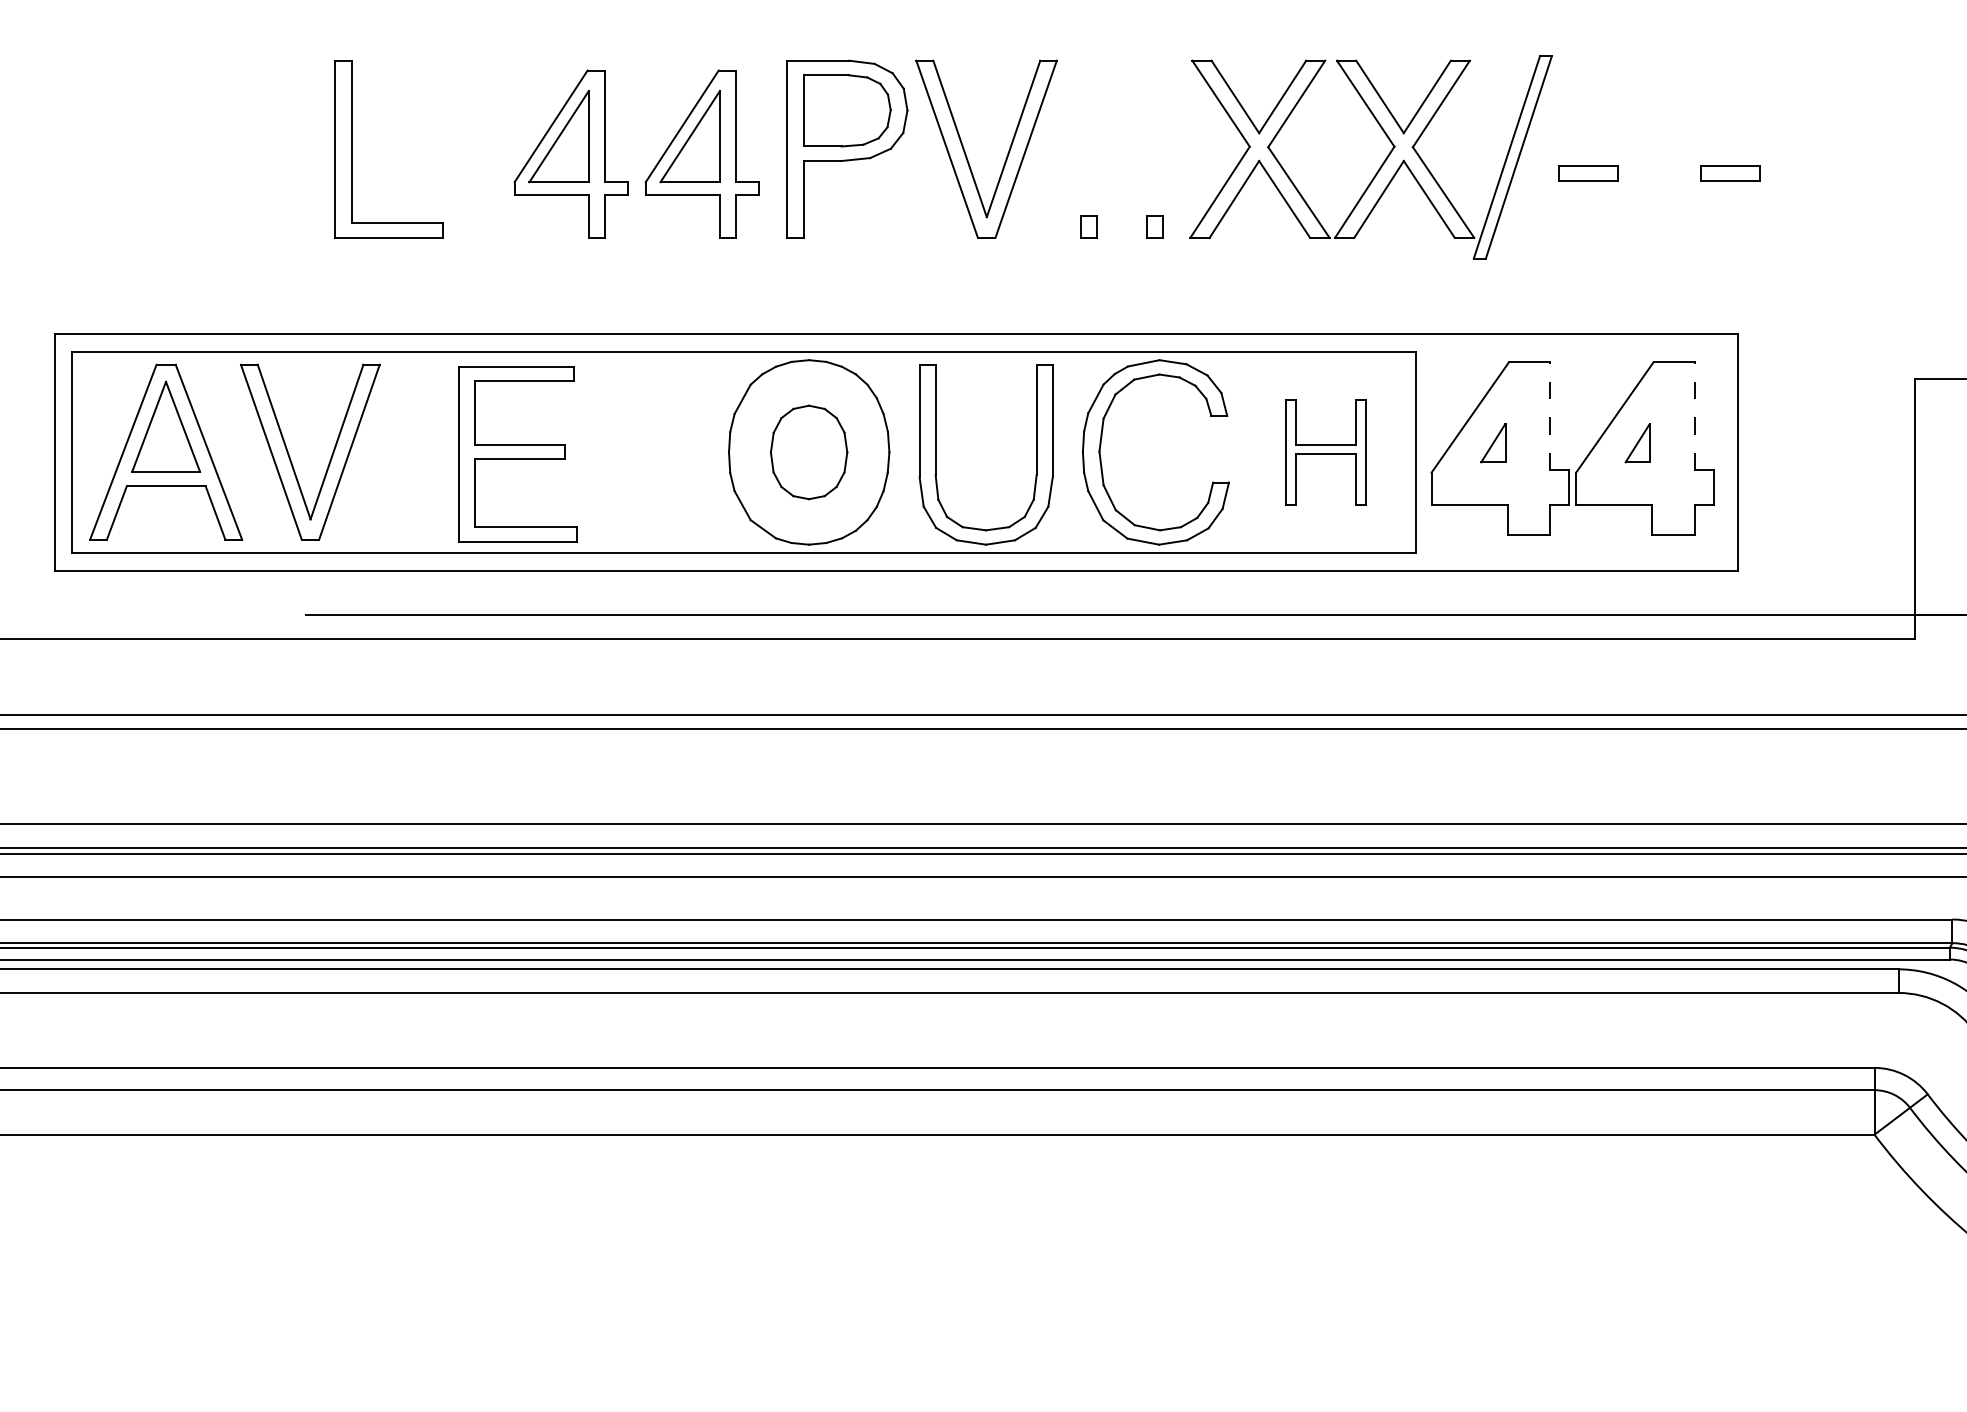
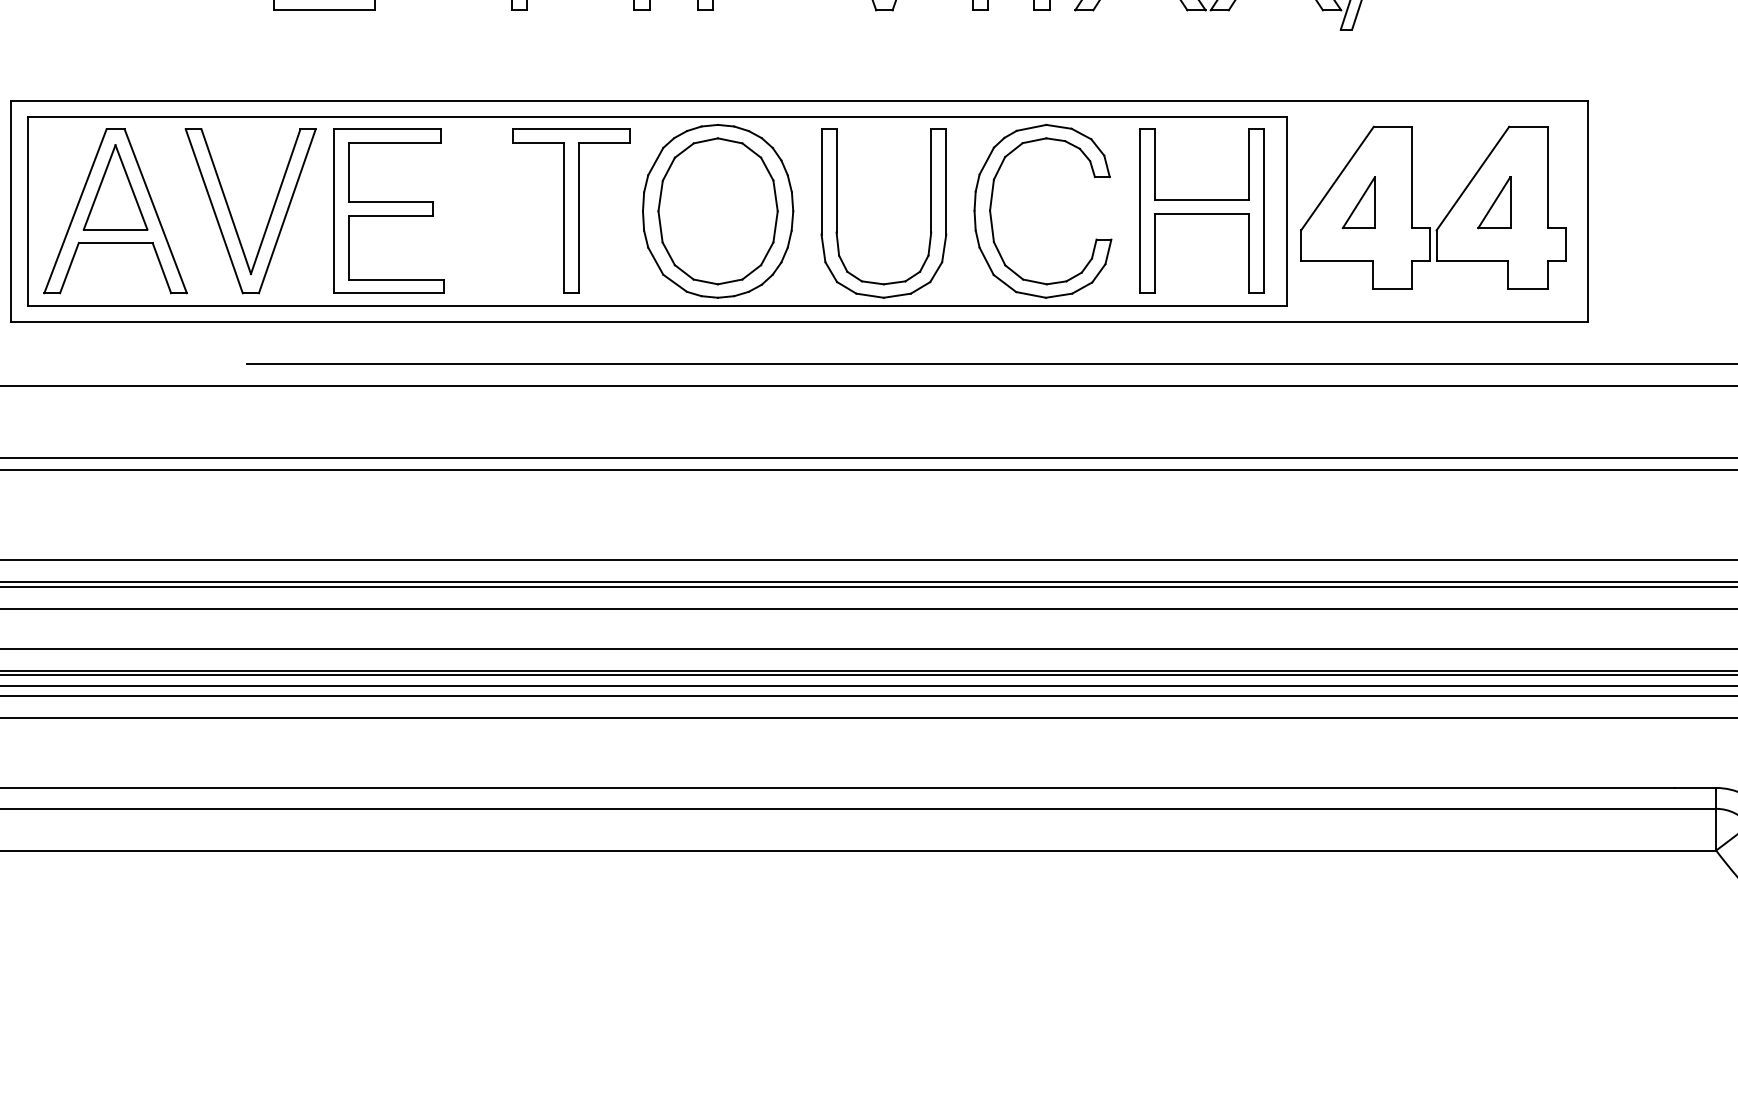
line: (1550, 415) -> (1412, 176), dashed -> solid
line: (1694, 415) -> (1547, 176), dashed -> solid
part: (1493, 443) -> (1359, 202), size x1.43
part: (1637, 443) -> (1494, 202), size x1.43
part: (652, 452) -> (571, 211), added
part: (808, 452) -> (717, 211), size x1.67
part: (1325, 452) -> (1201, 211), size x1.67
part: (517, 454) -> (388, 211), moved

